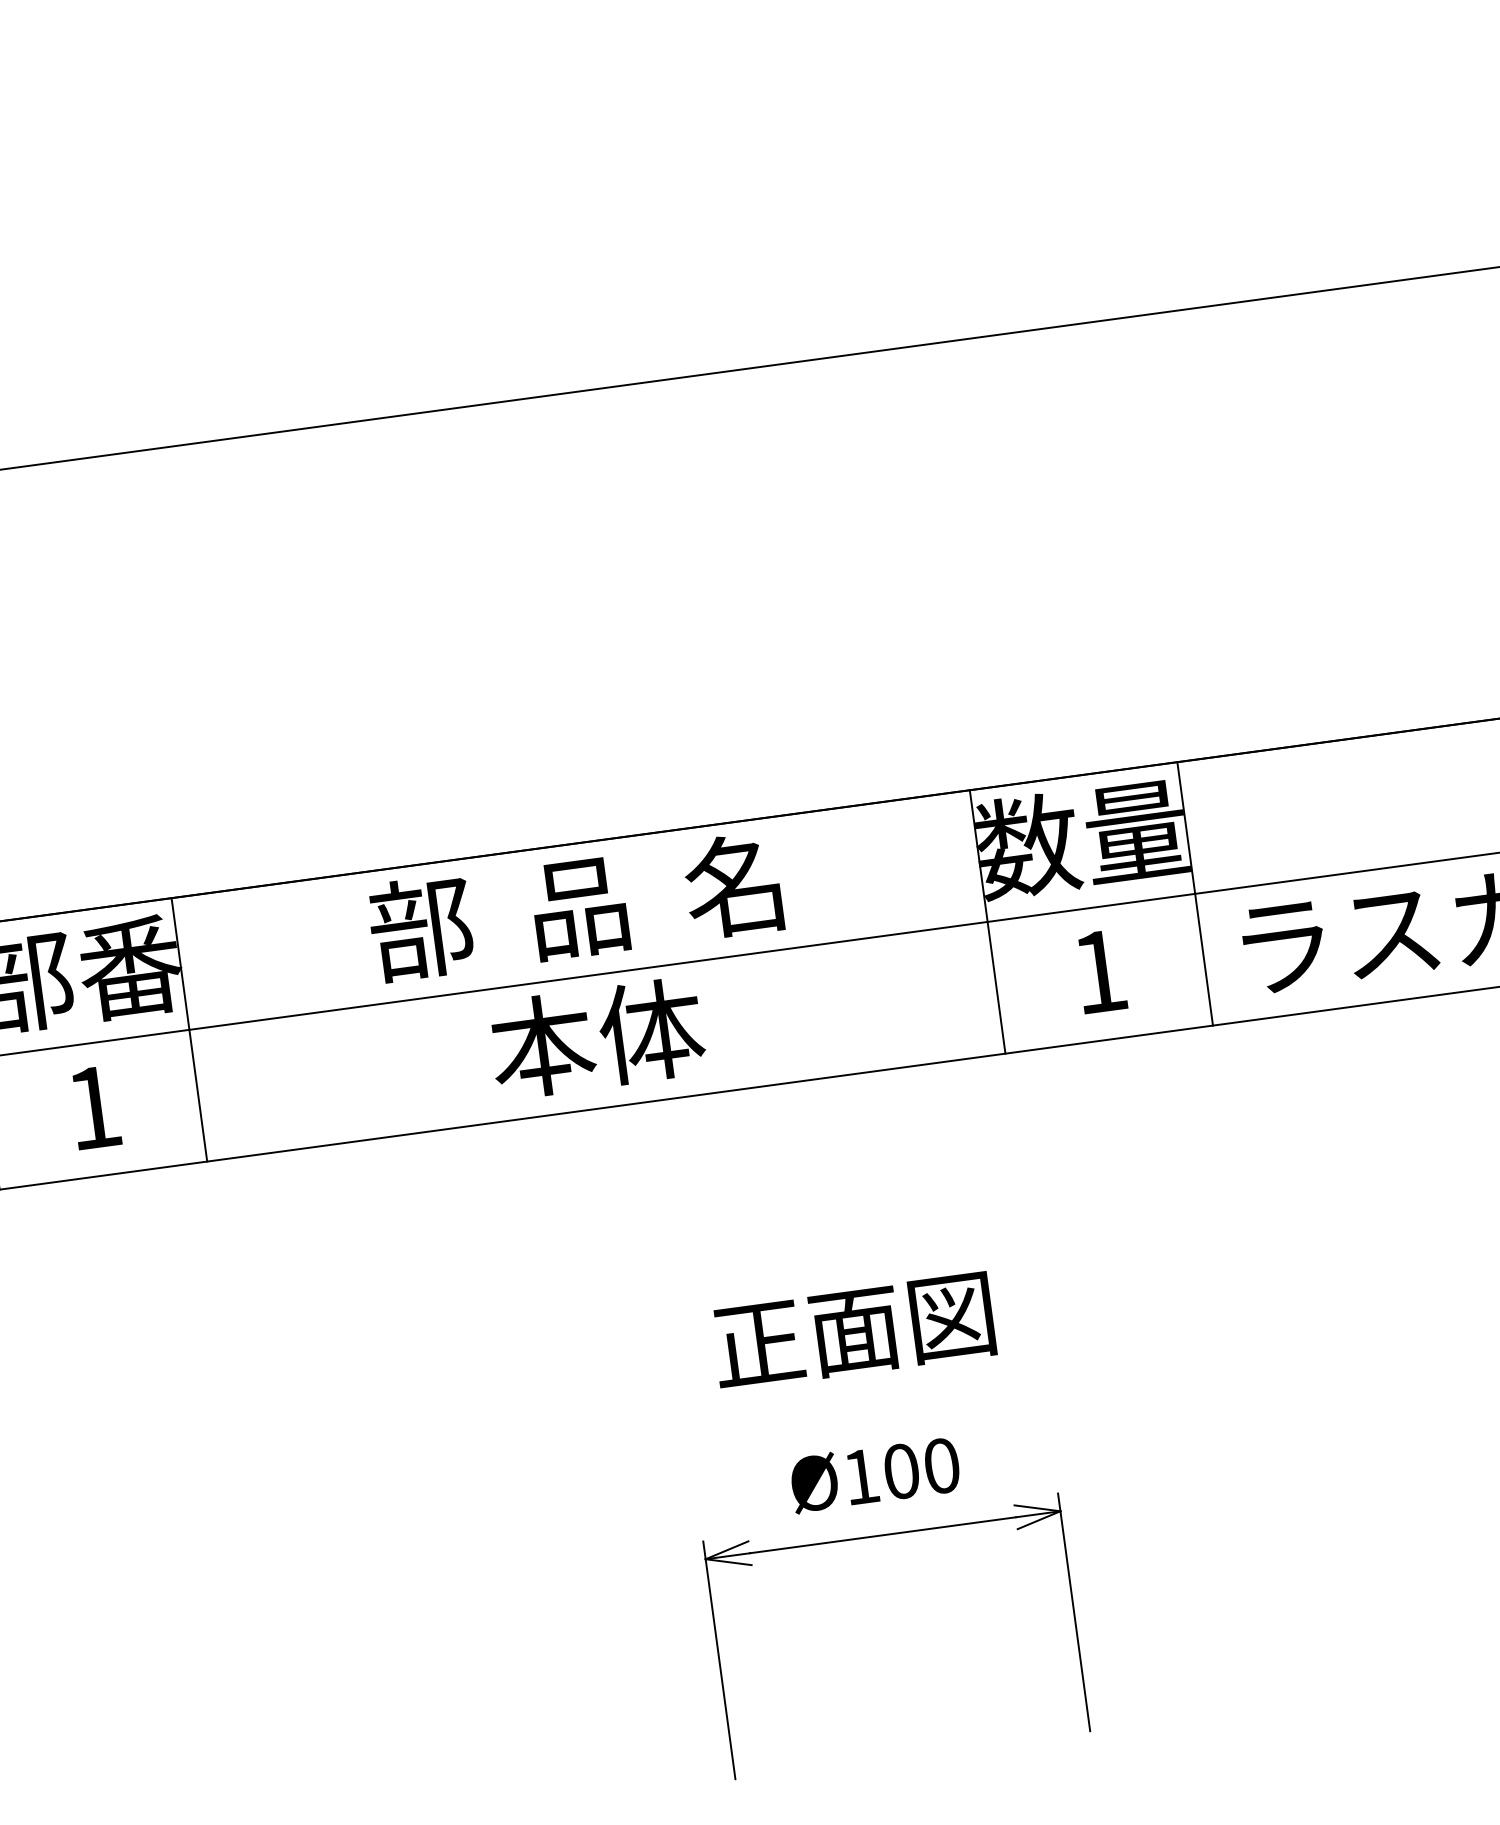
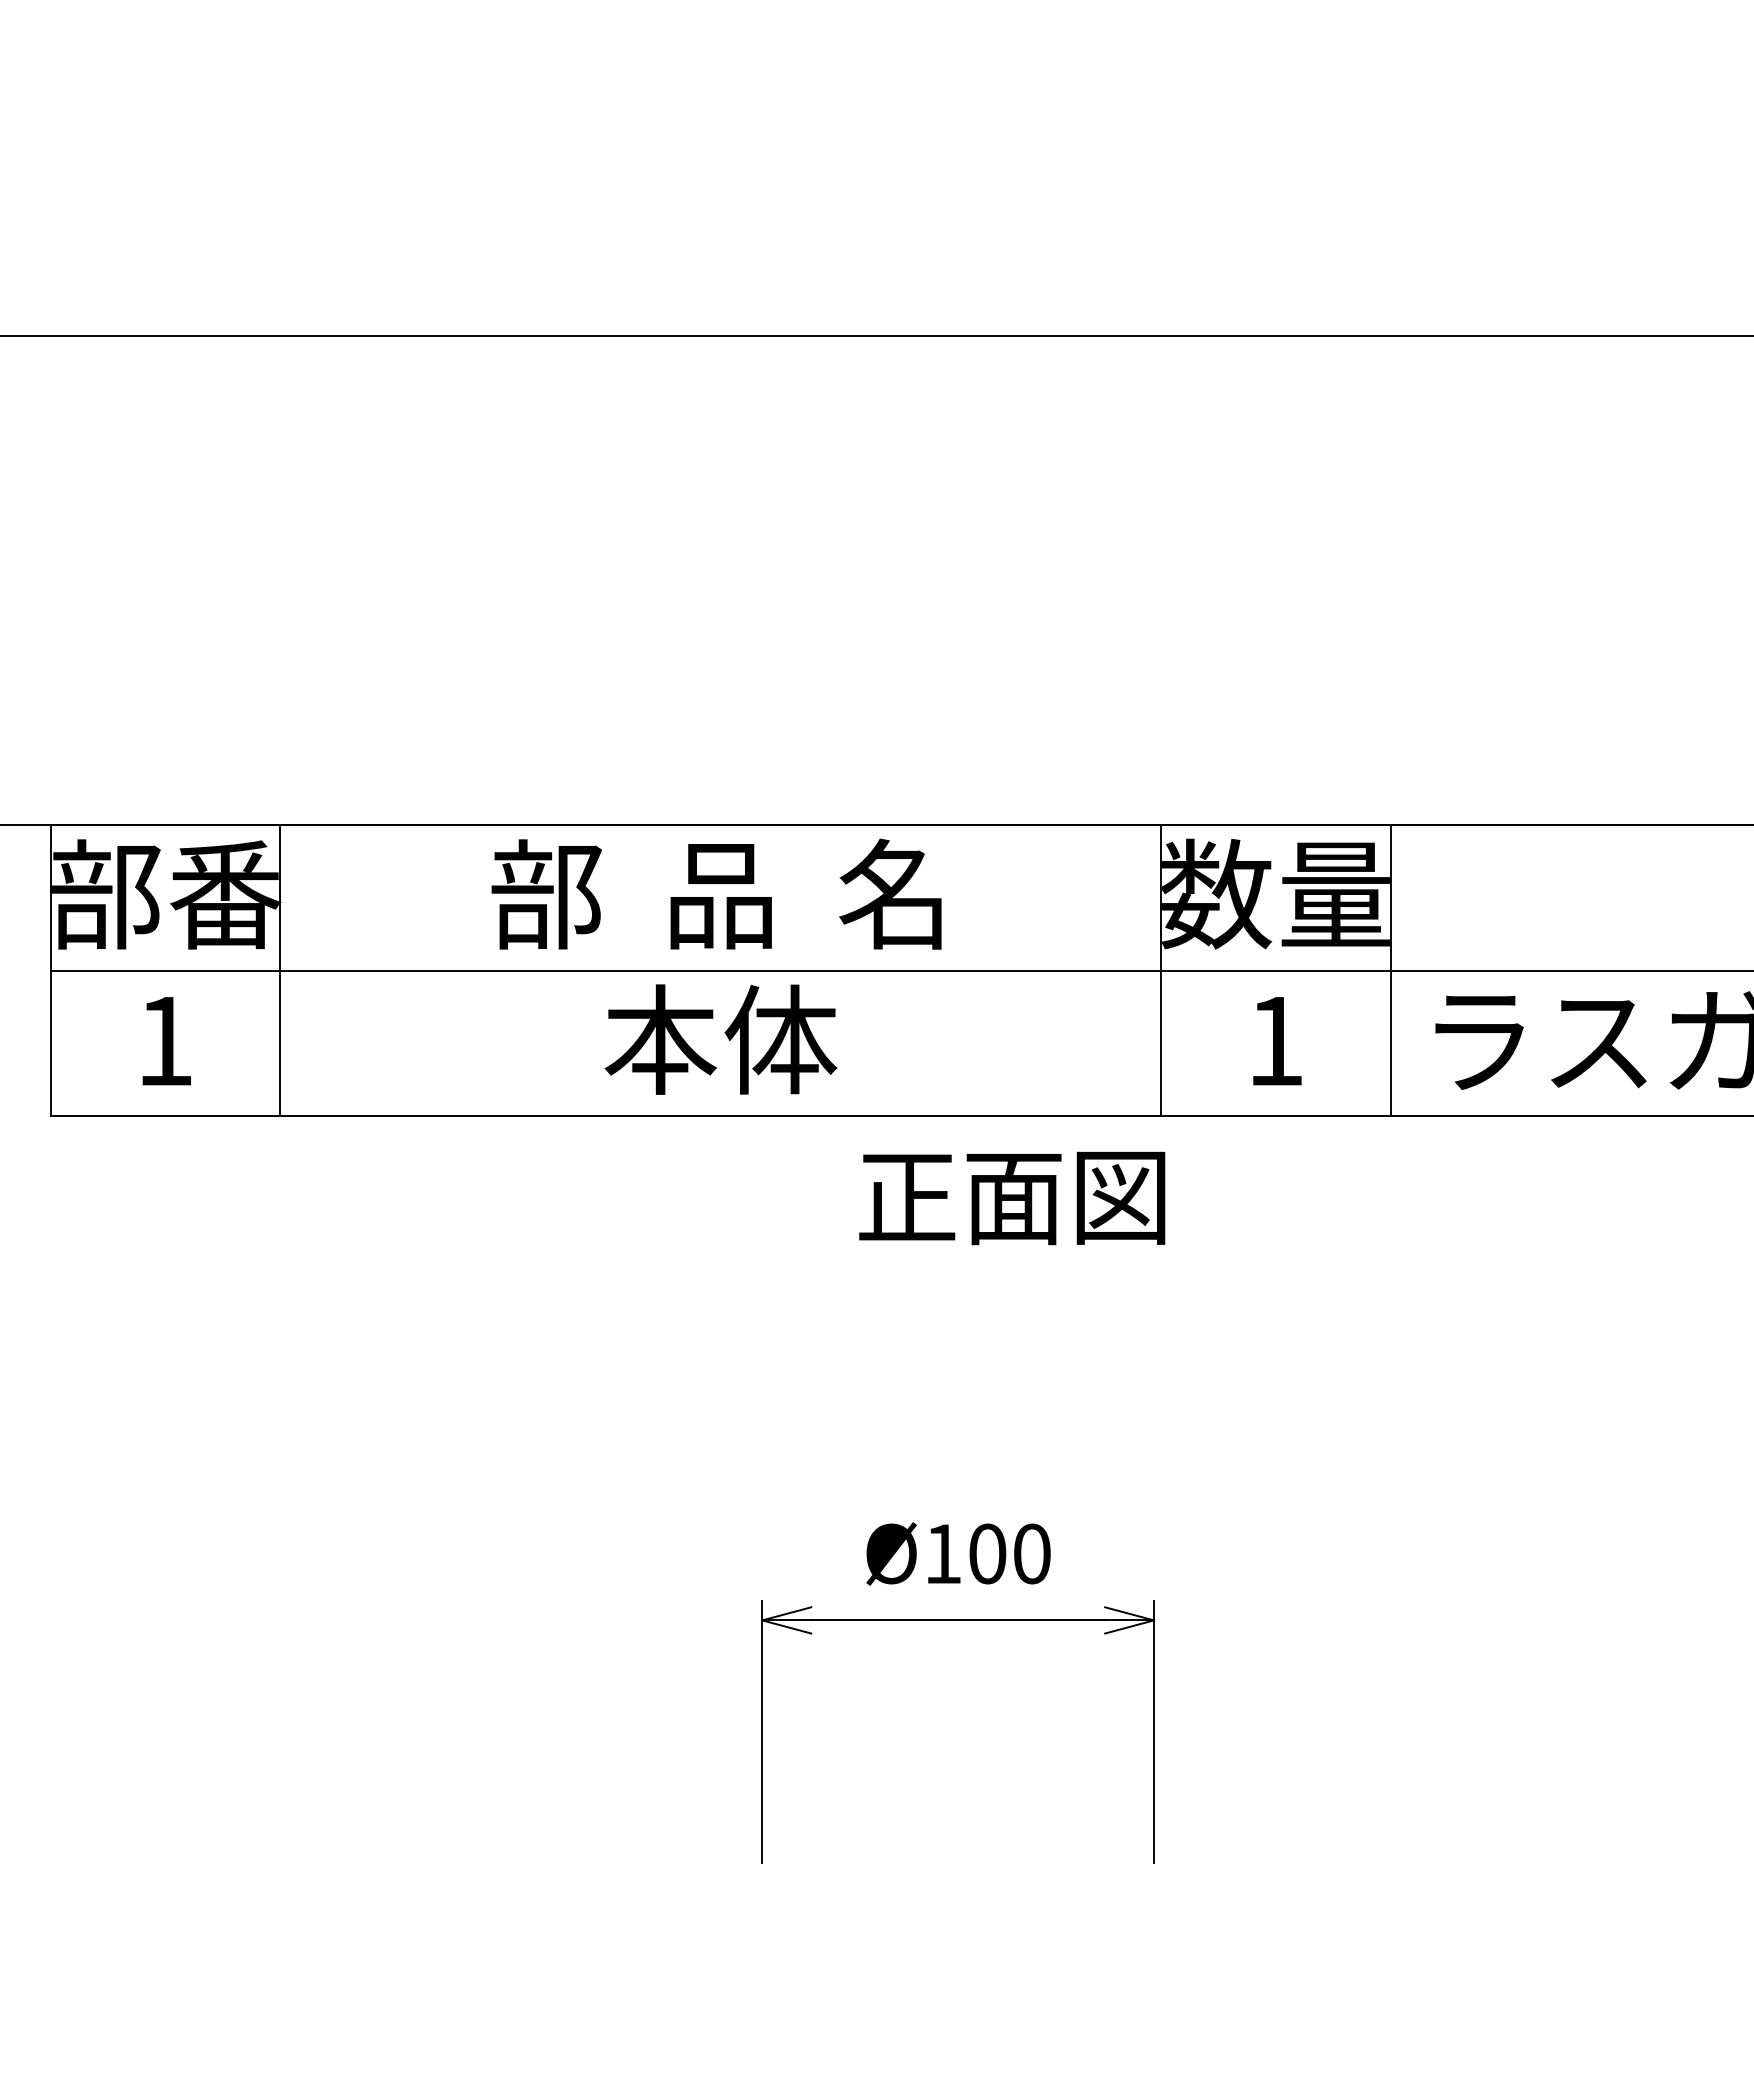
text: (854, 1331) -> (1012, 1198), moved

